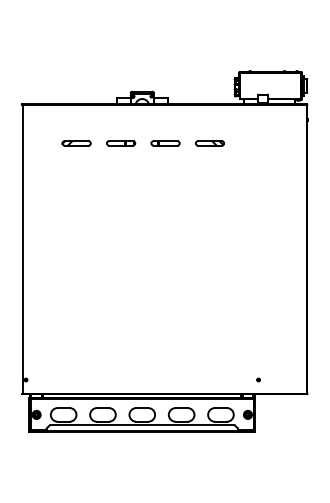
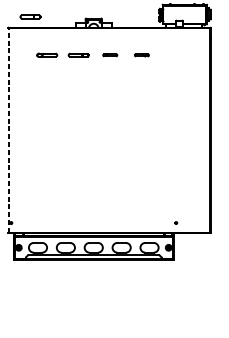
part: (53, 89) -> (30, 17), added
part: (165, 143) -> (110, 55), size x0.7
part: (210, 143) -> (142, 55), size x0.7
line: (22, 248) -> (8, 129), solid -> dashed

